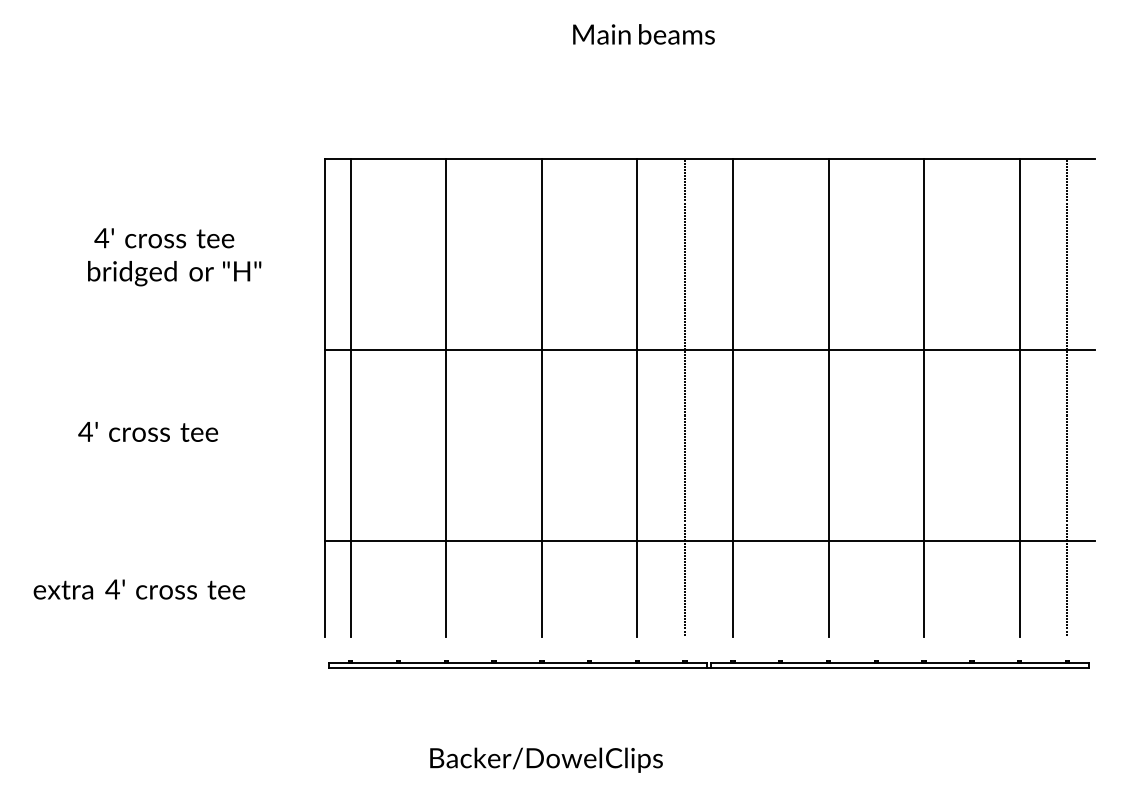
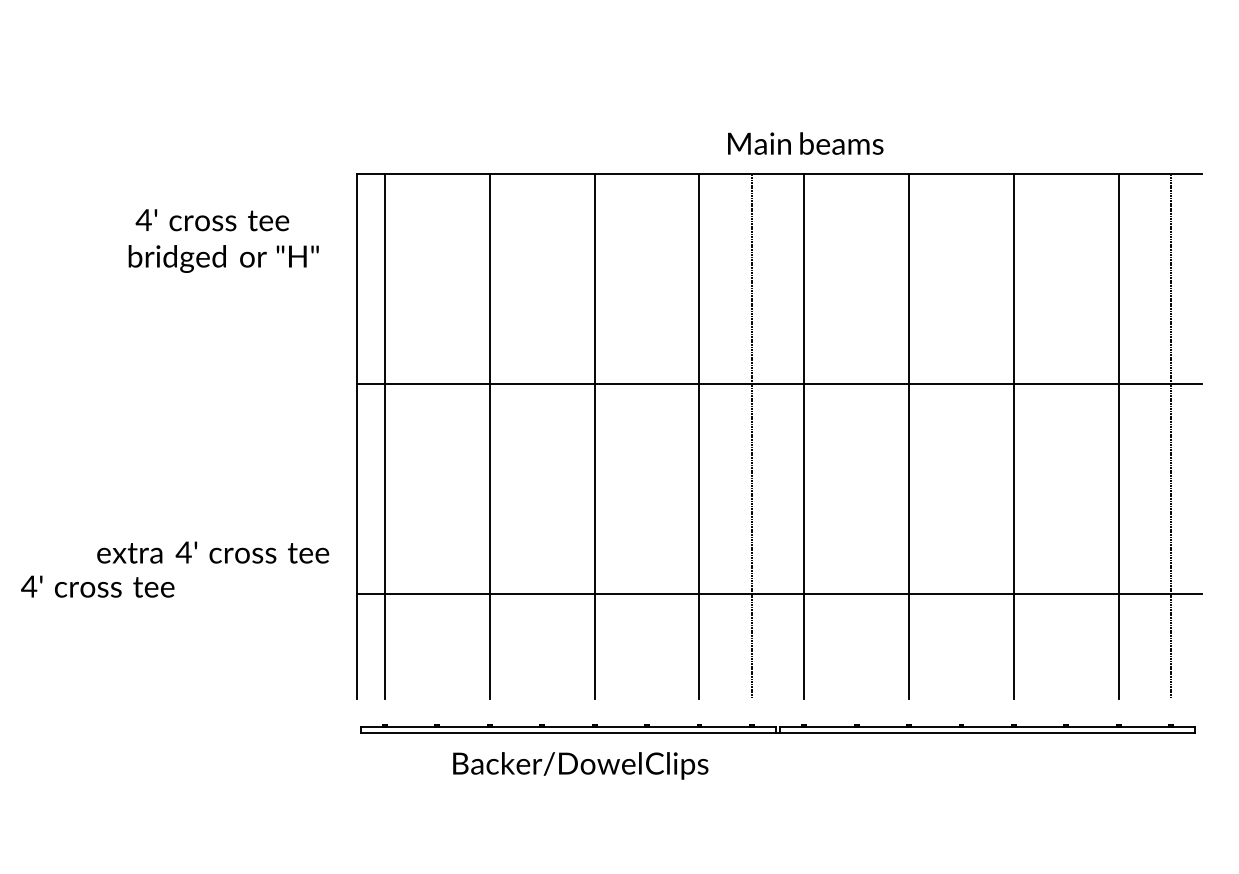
text: (643, 34) -> (805, 143), moved
text: (174, 256) -> (223, 240), moved
text: (147, 431) -> (97, 586), moved
text: (139, 589) -> (213, 552), moved
text: (546, 759) -> (580, 765), moved

